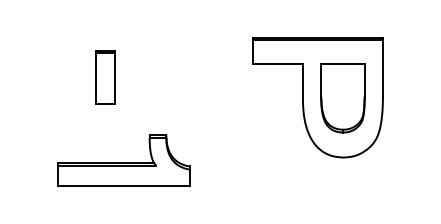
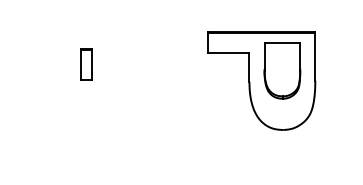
part: (105, 77) -> (86, 64), size x0.7
part: (342, 98) -> (282, 70), moved
part: (123, 160) -> (101, 132), removed

